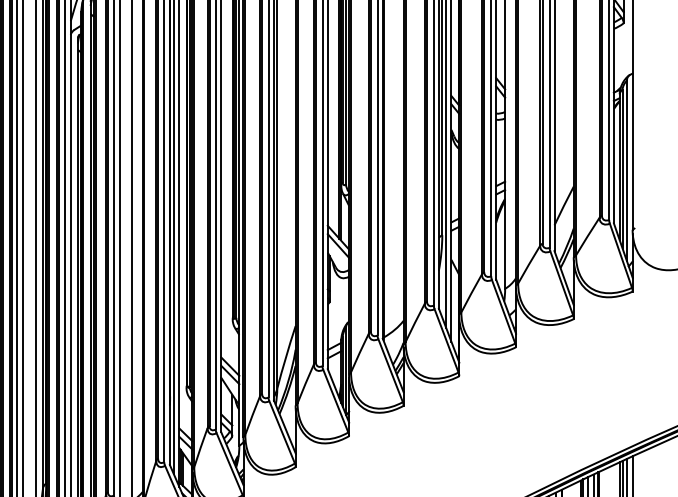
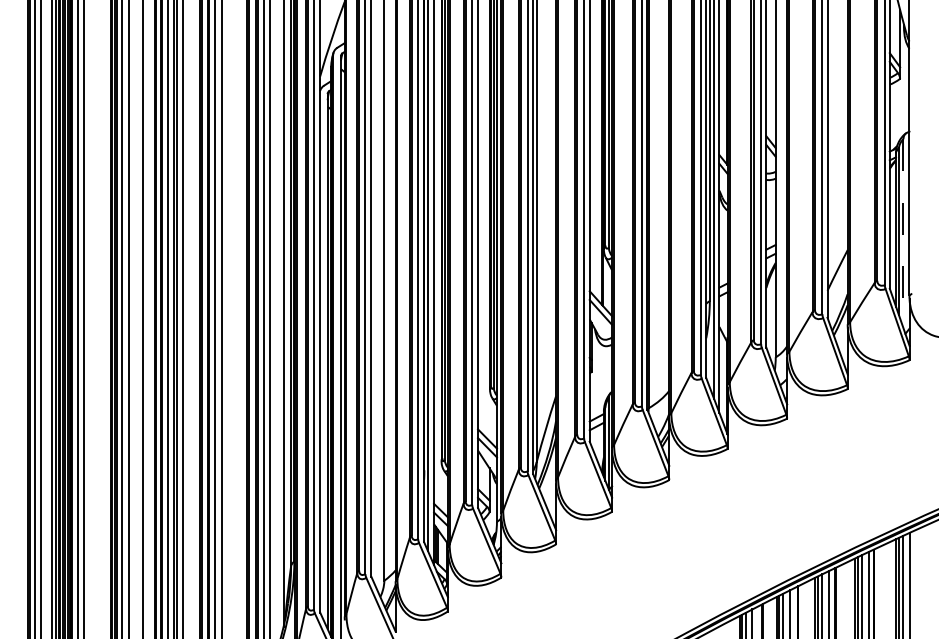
line: (626, 171) -> (903, 234), solid -> dashed

